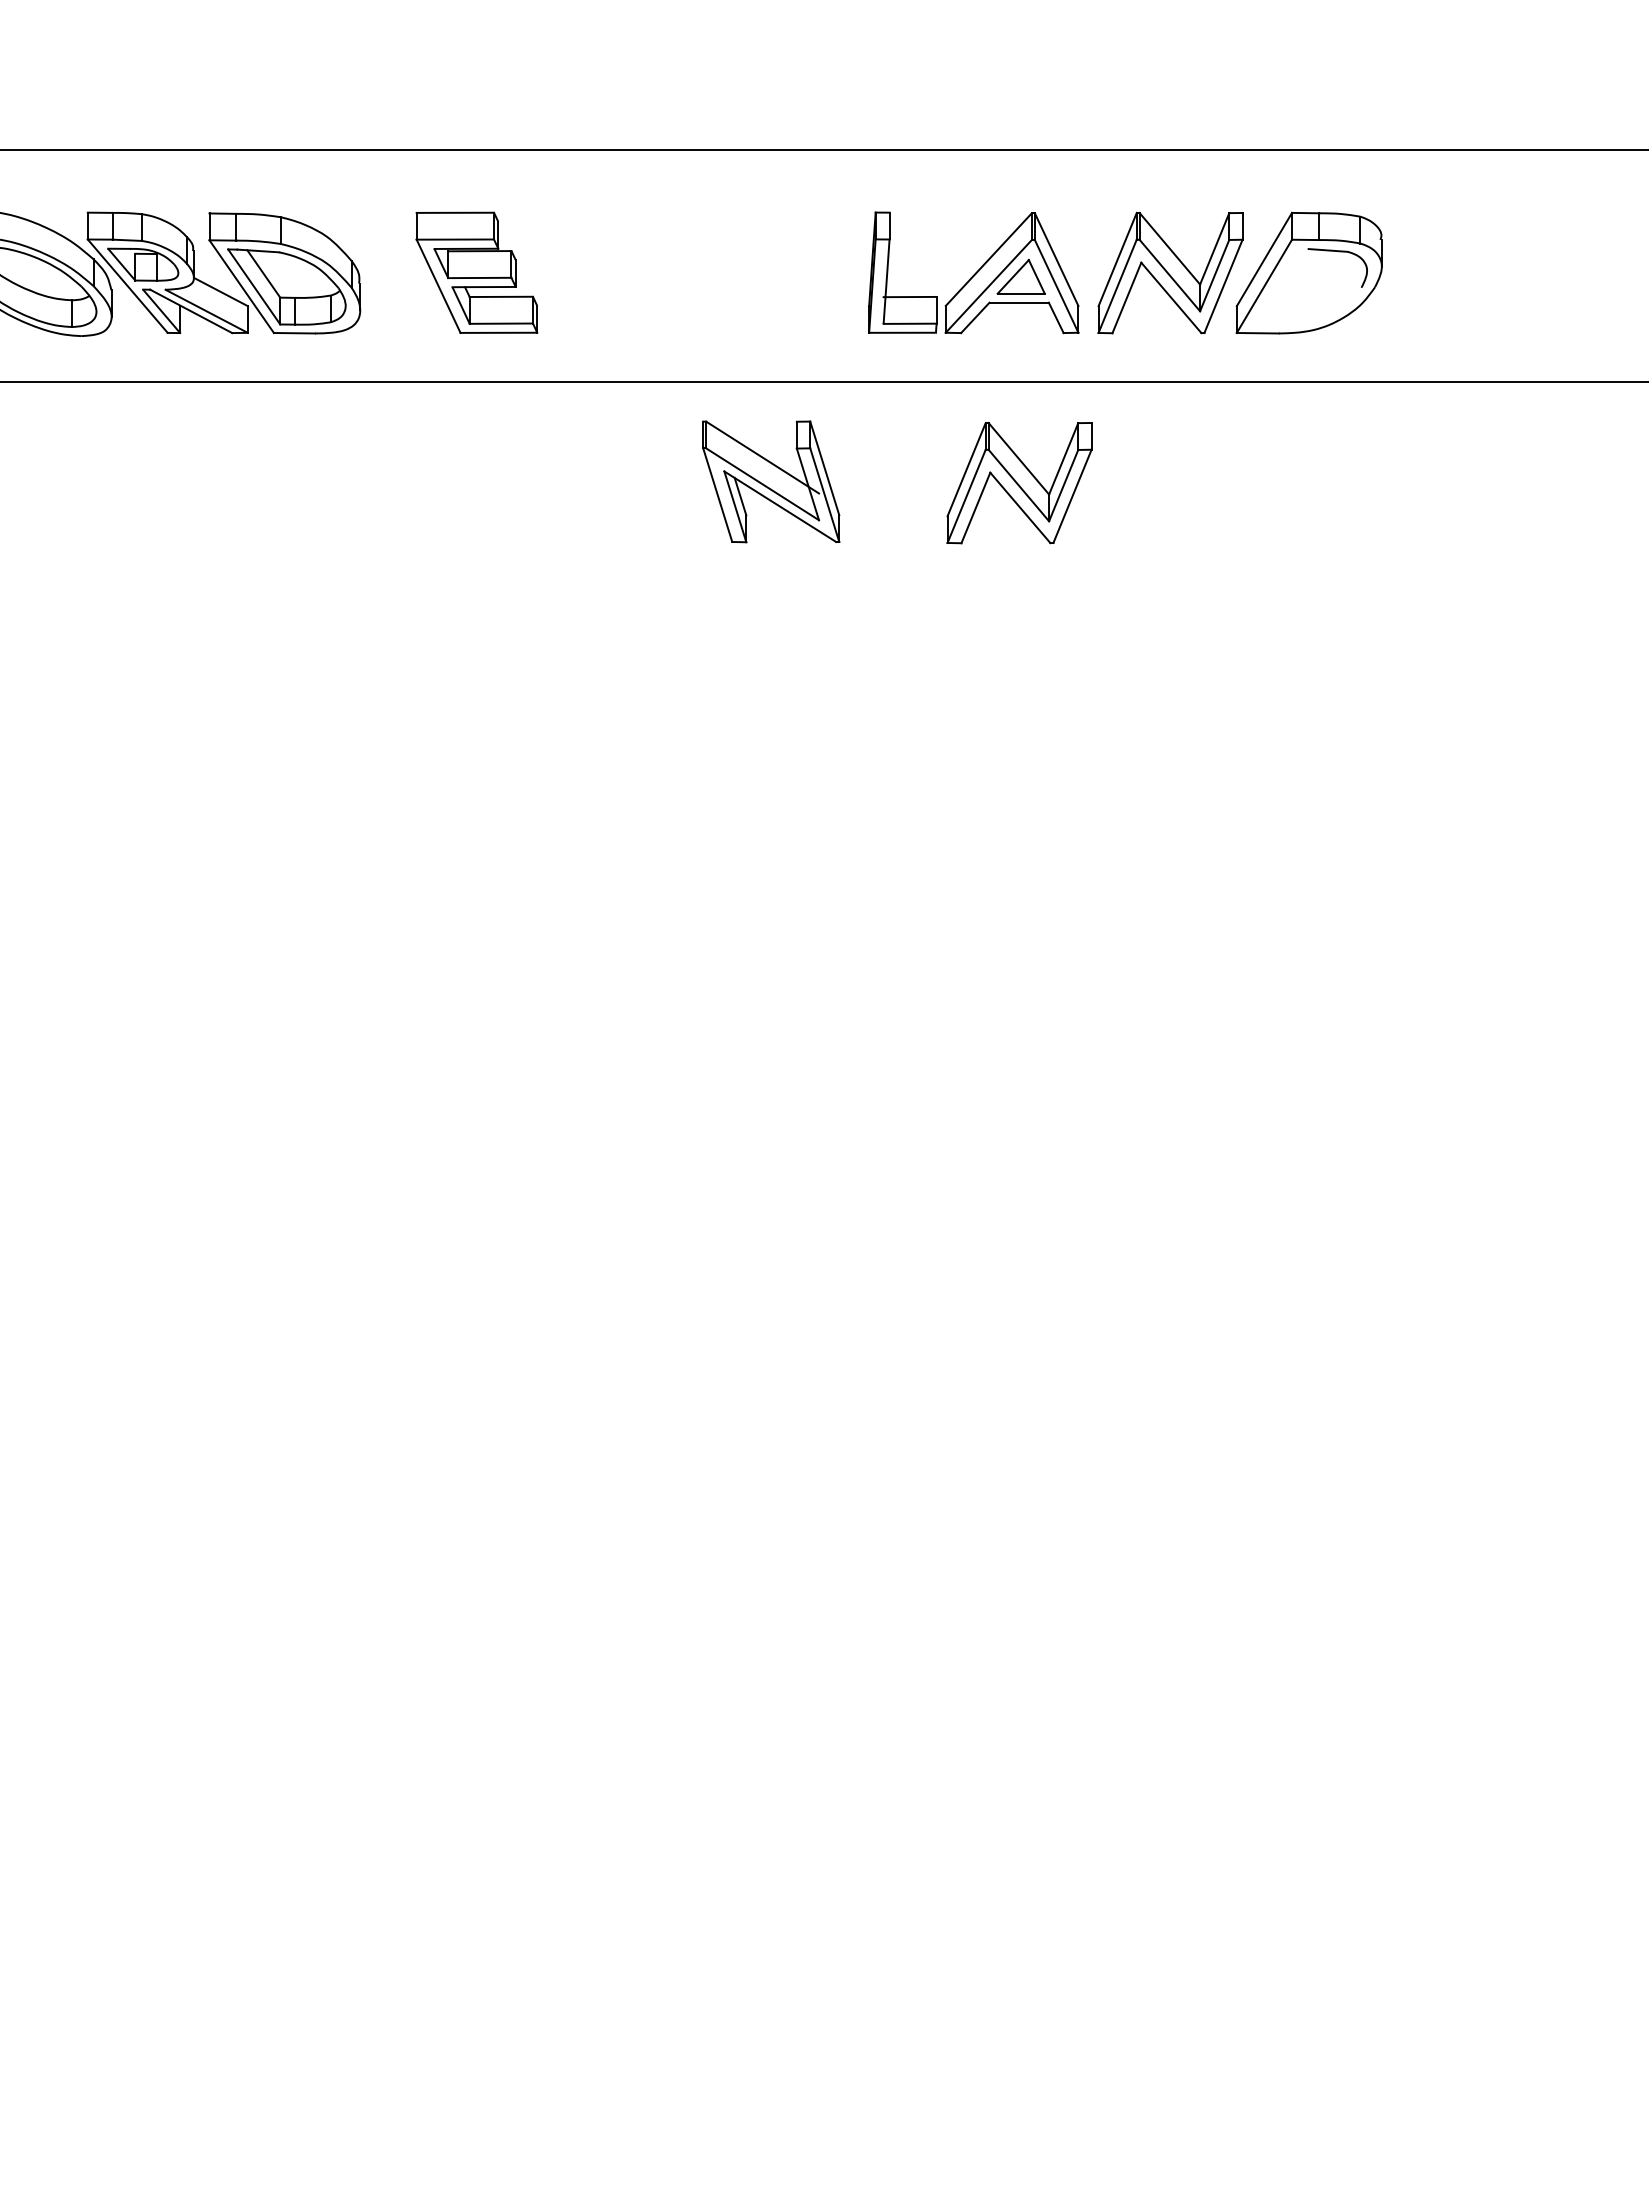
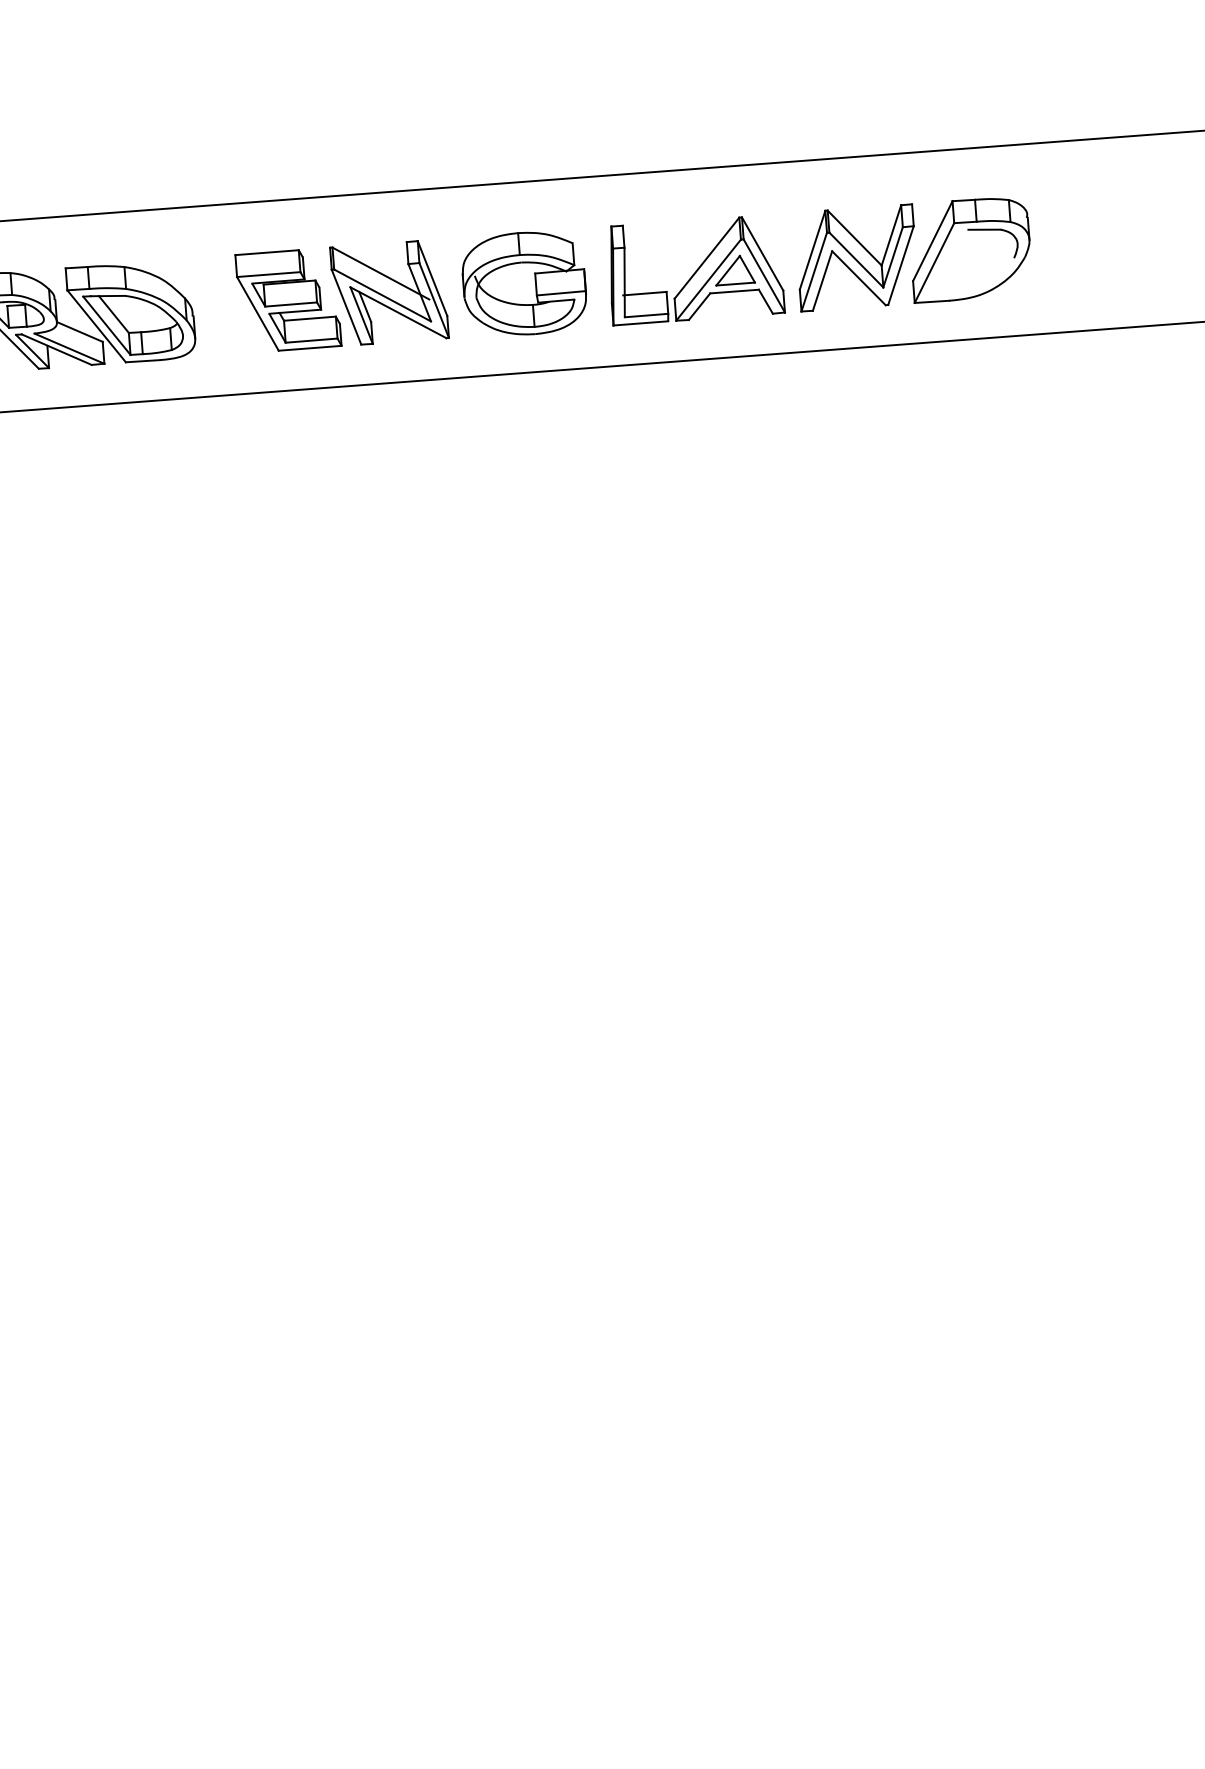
part: (764, 274) -> (524, 284), added
part: (771, 481) -> (389, 292), moved
part: (1019, 482) -> (745, 438), removed

